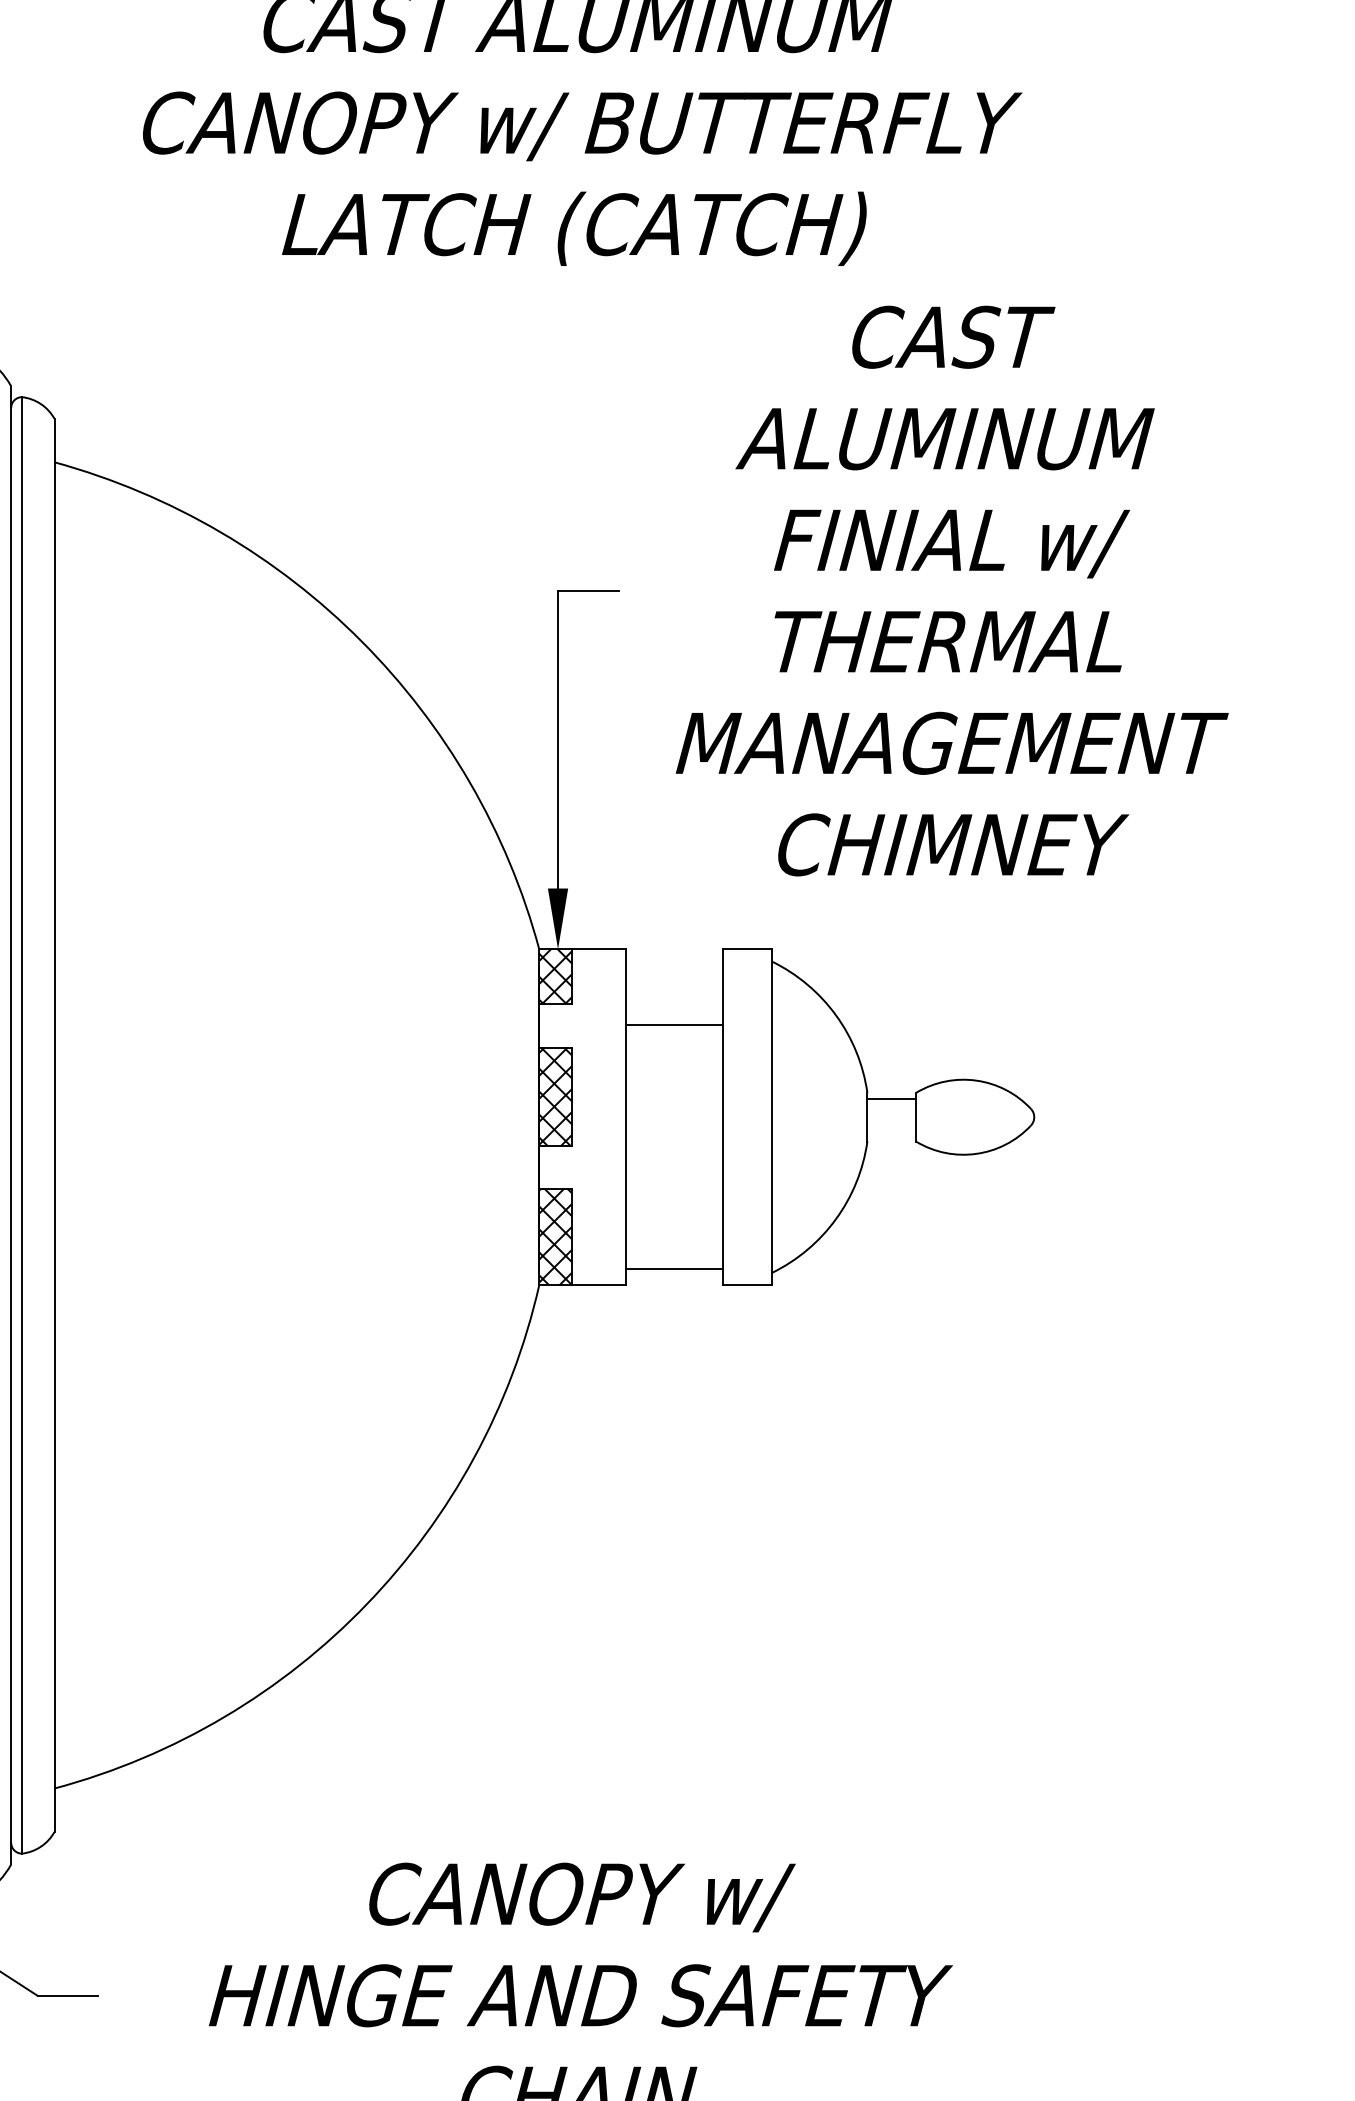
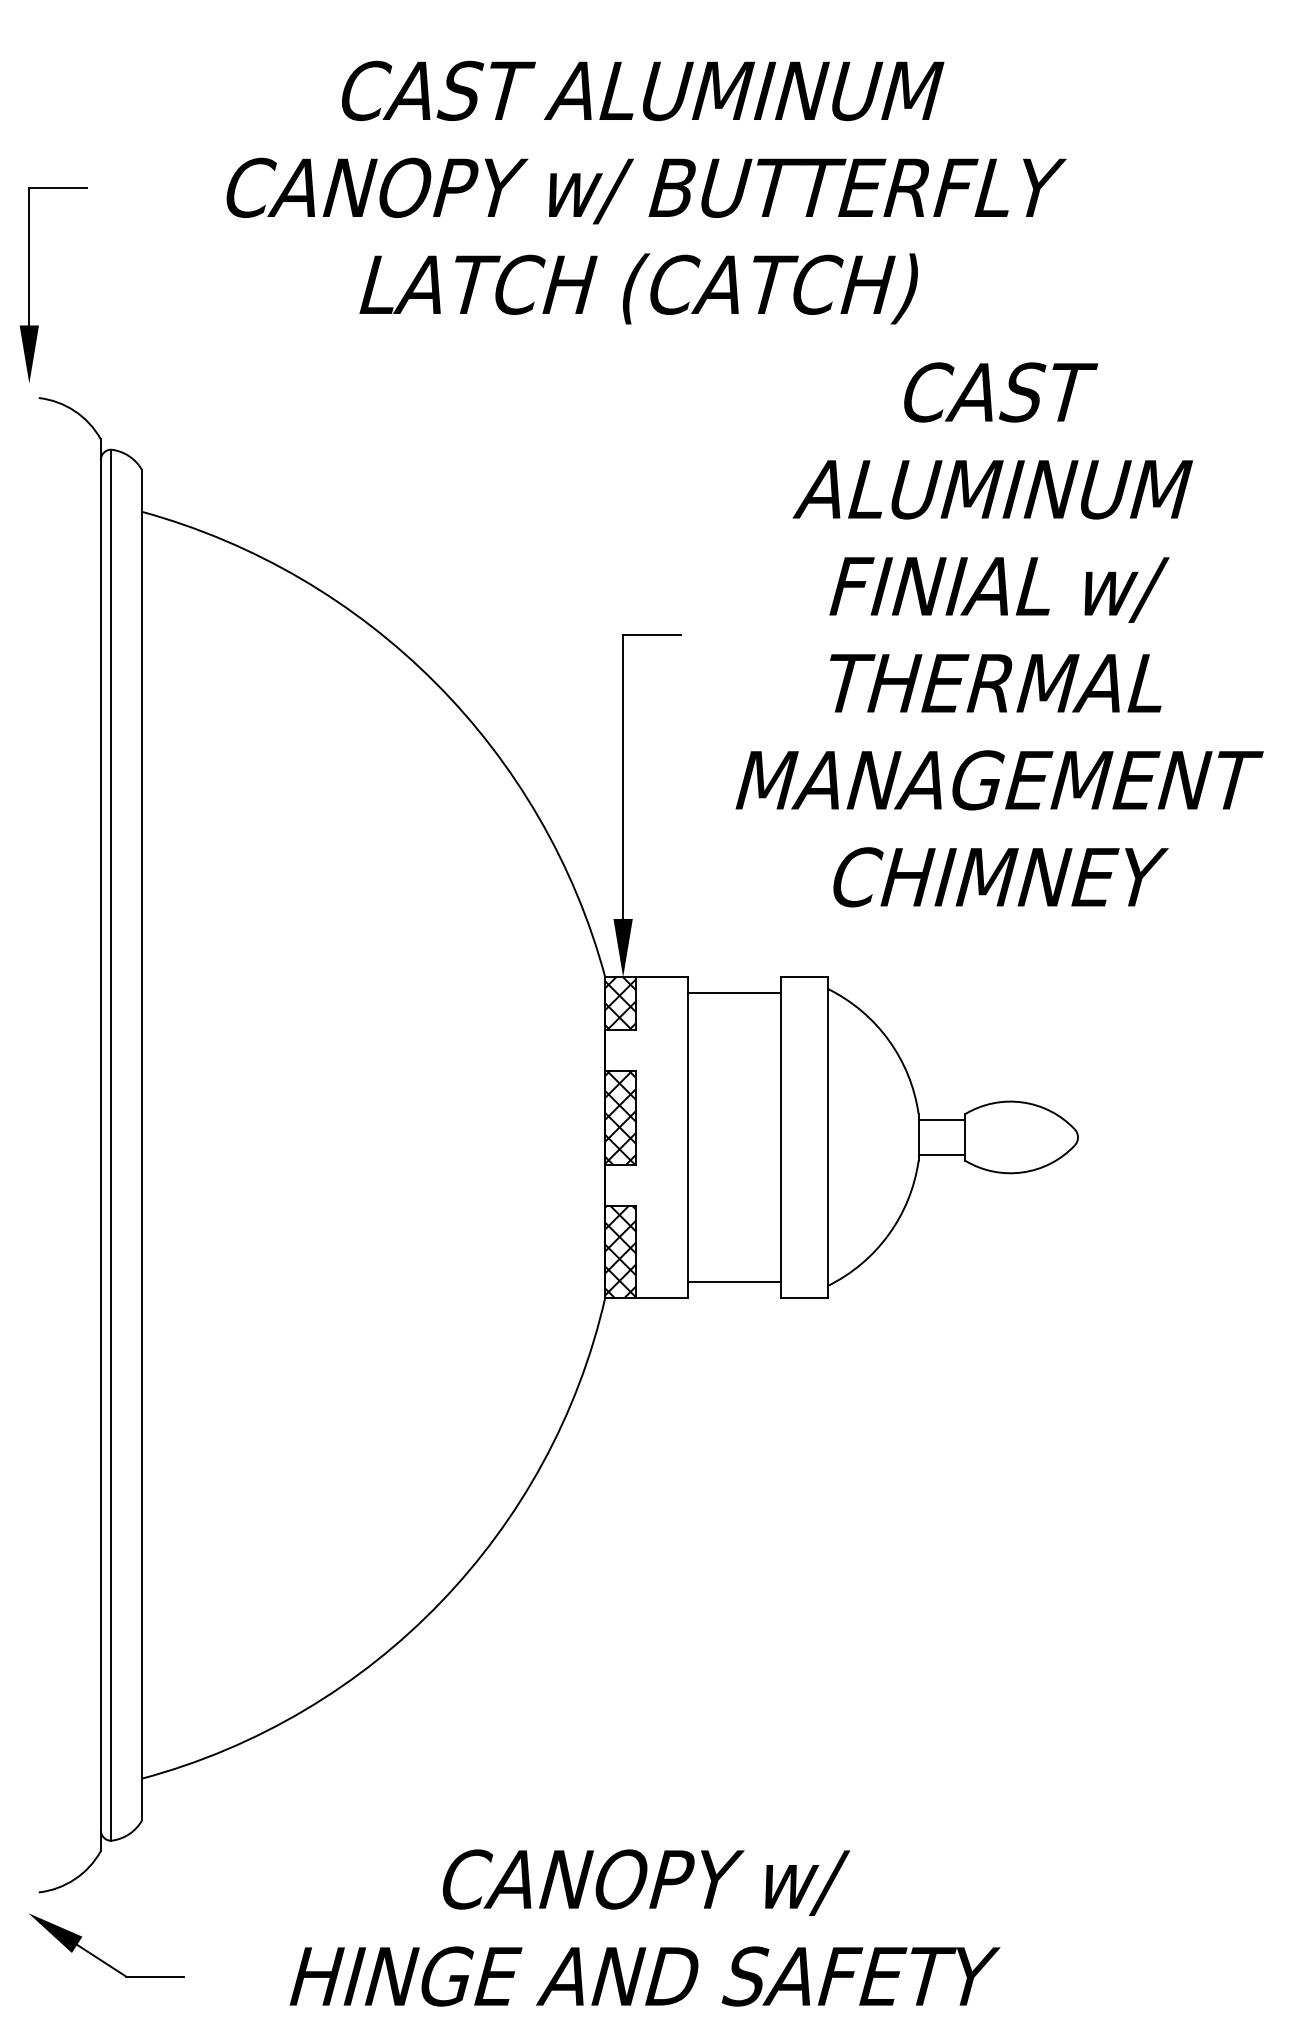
line: (674, 1025) -> (734, 992), moved
line: (891, 1135) -> (941, 1154), added

